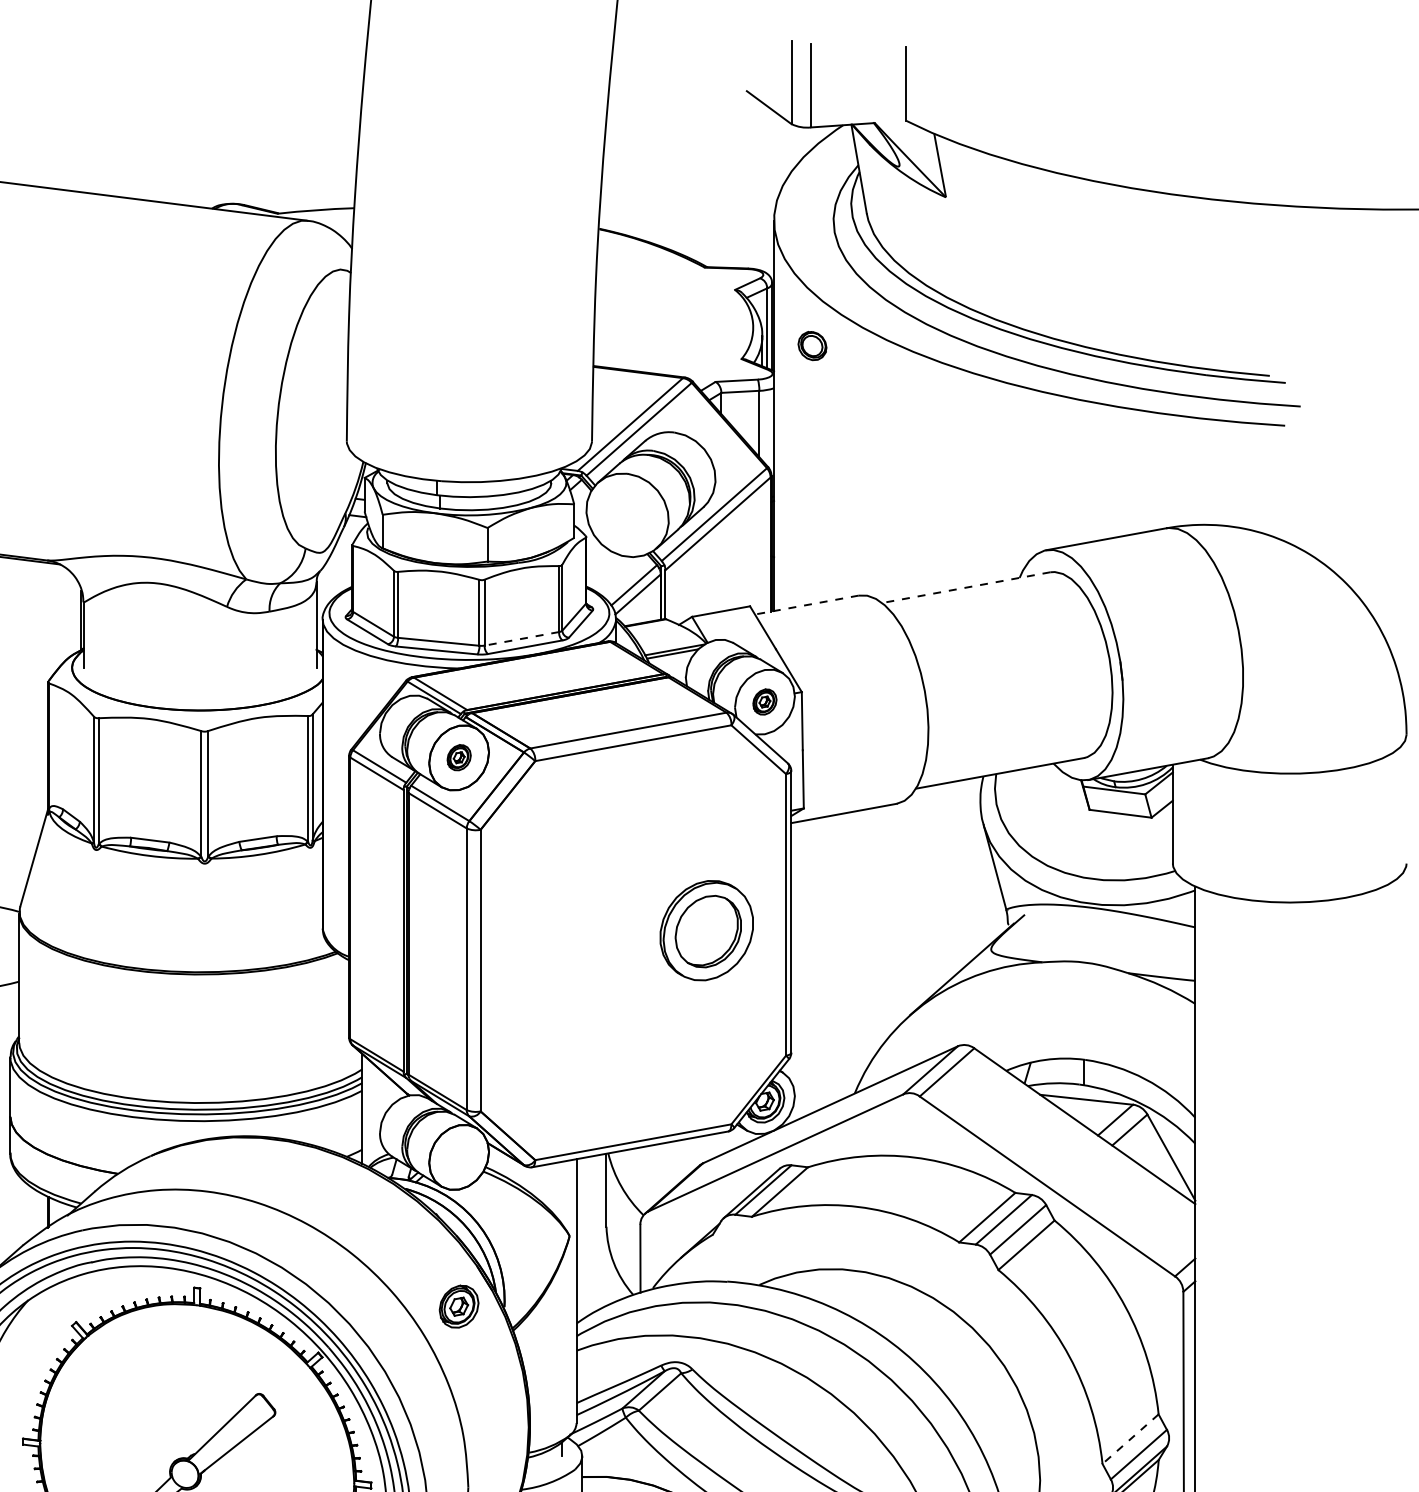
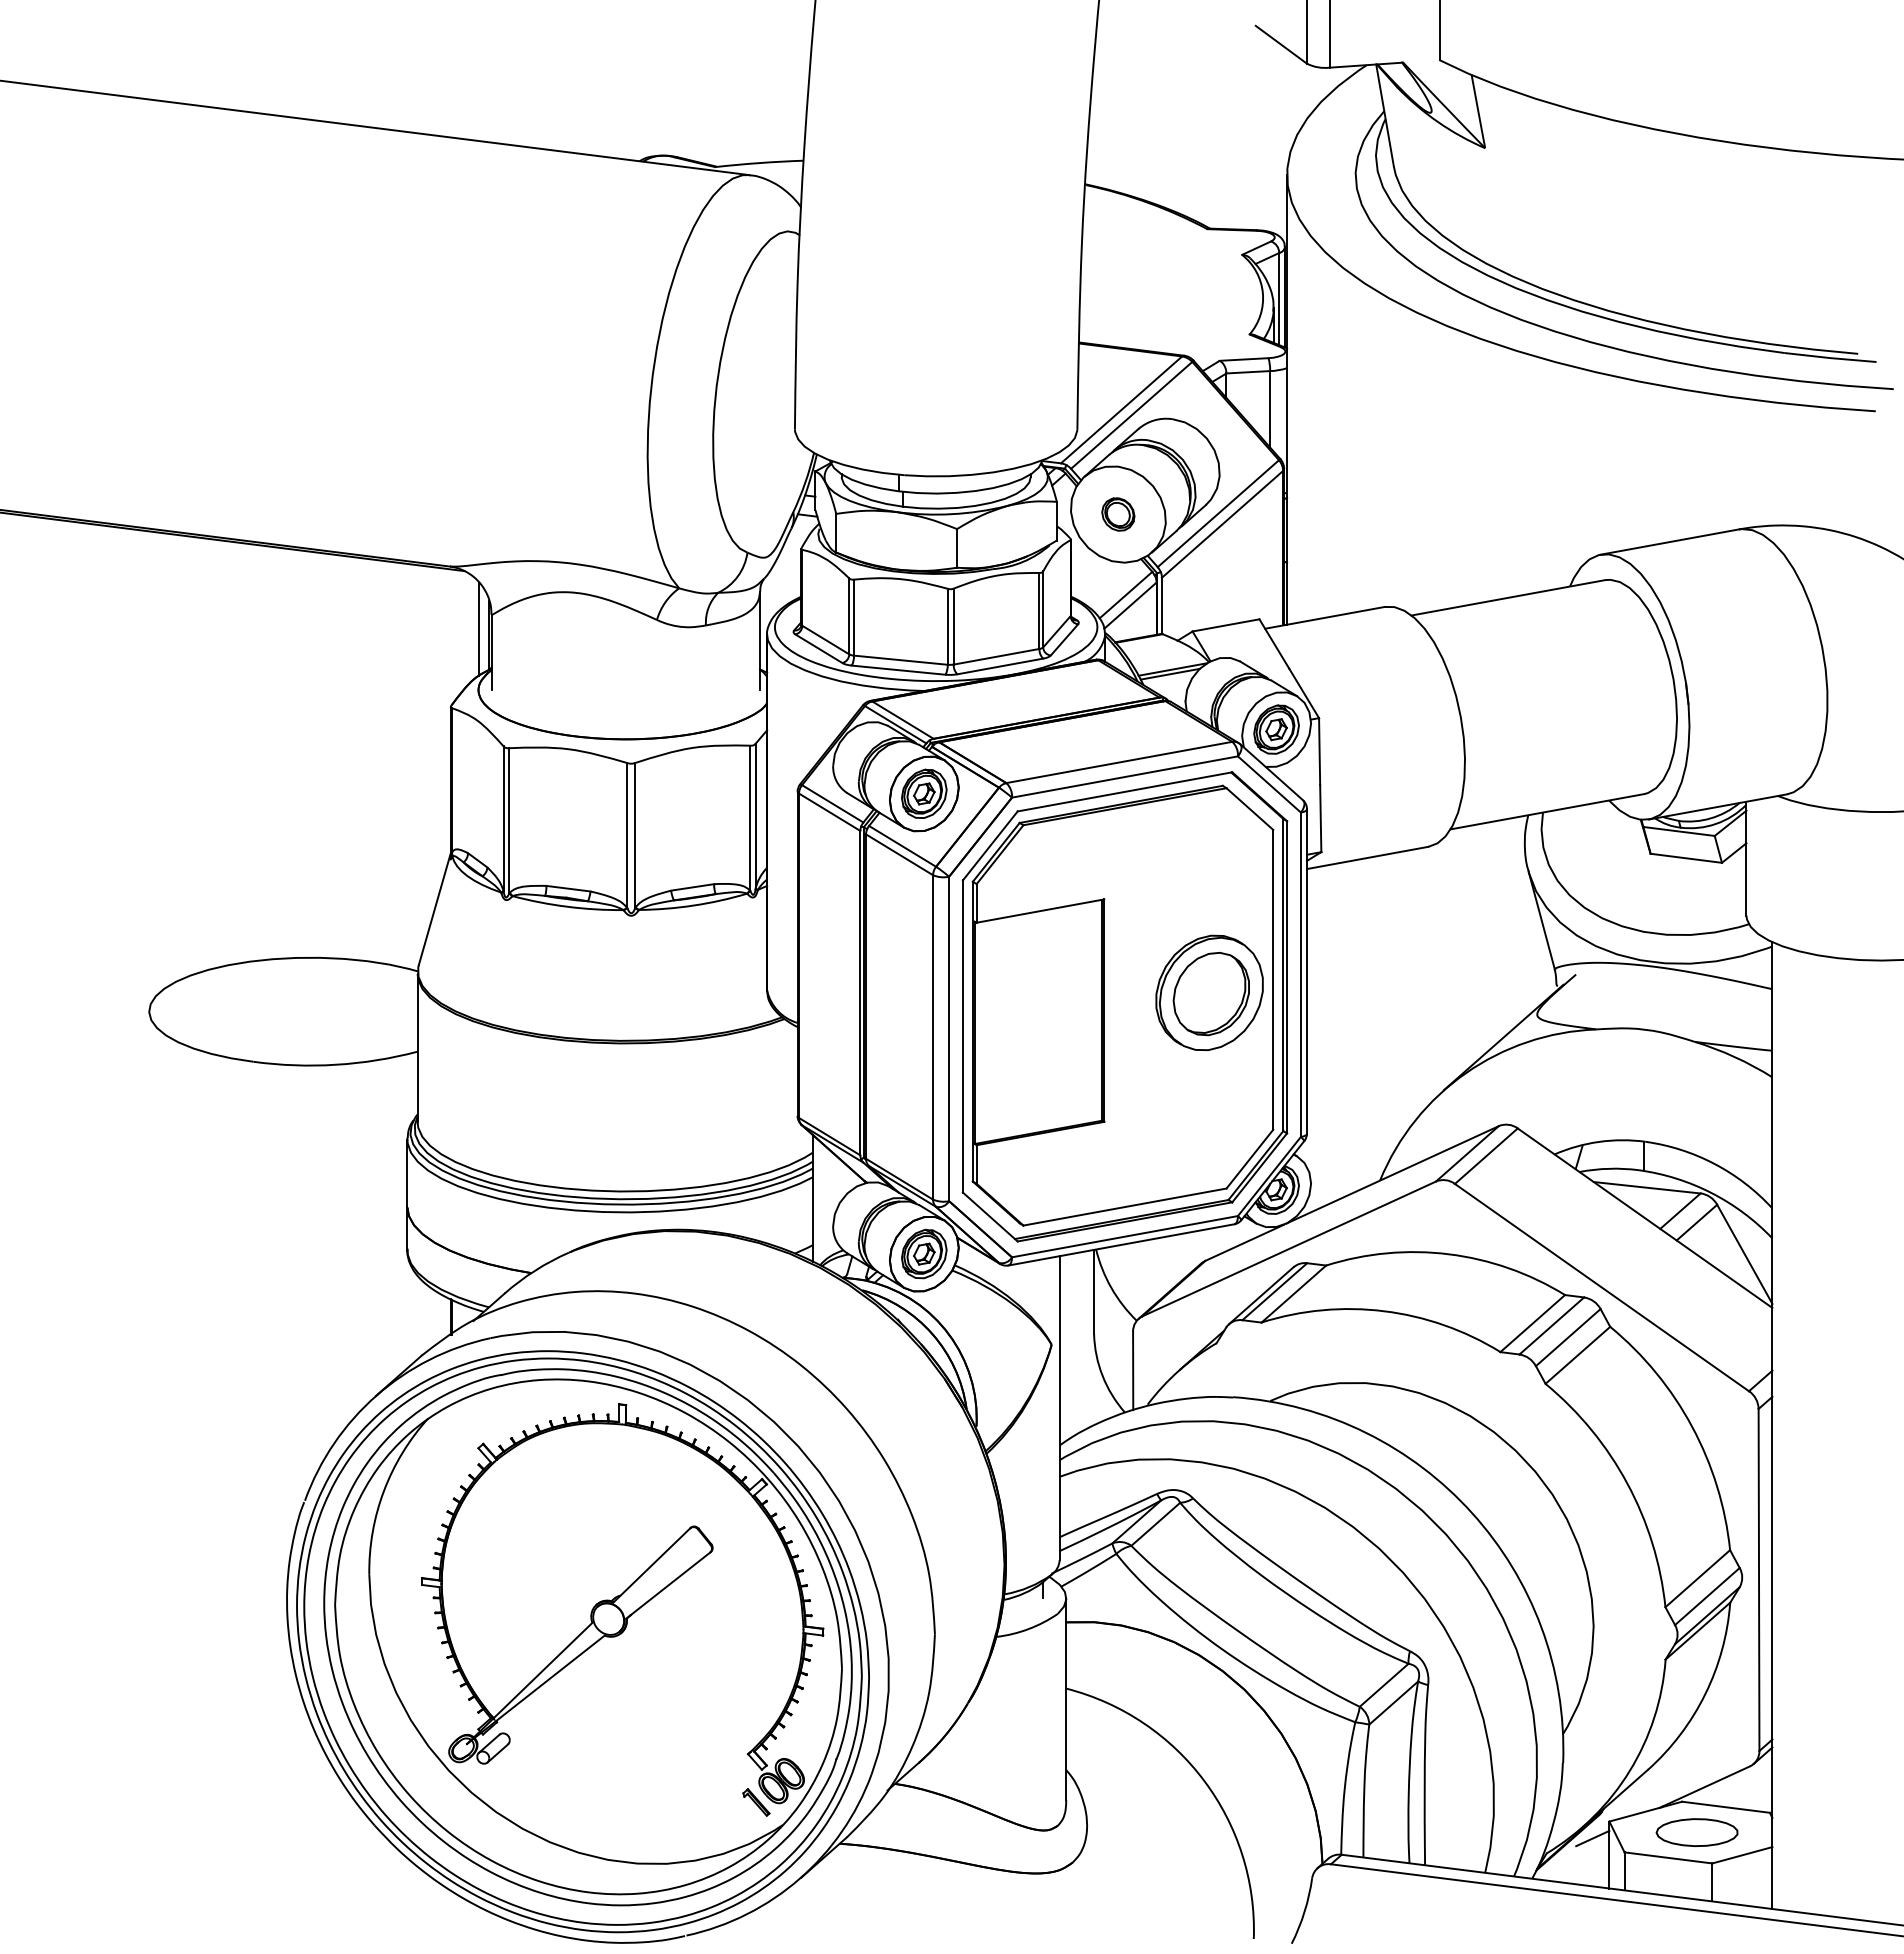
part: (812, 346) -> (1118, 514), moved
line: (965, 587) -> (1507, 597), dashed -> solid
line: (806, 604) -> (1324, 617), dashed -> solid
line: (72, 615) -> (479, 629), added
line: (521, 638) -> (996, 656), dashed -> solid
part: (764, 701) -> (1276, 729), size x1.67
part: (459, 757) -> (924, 793), size x1.67
part: (632, 942) -> (1124, 1006), added
part: (459, 1306) -> (924, 1253), moved
line: (1130, 1439) -> (1697, 1579), dashed -> solid

